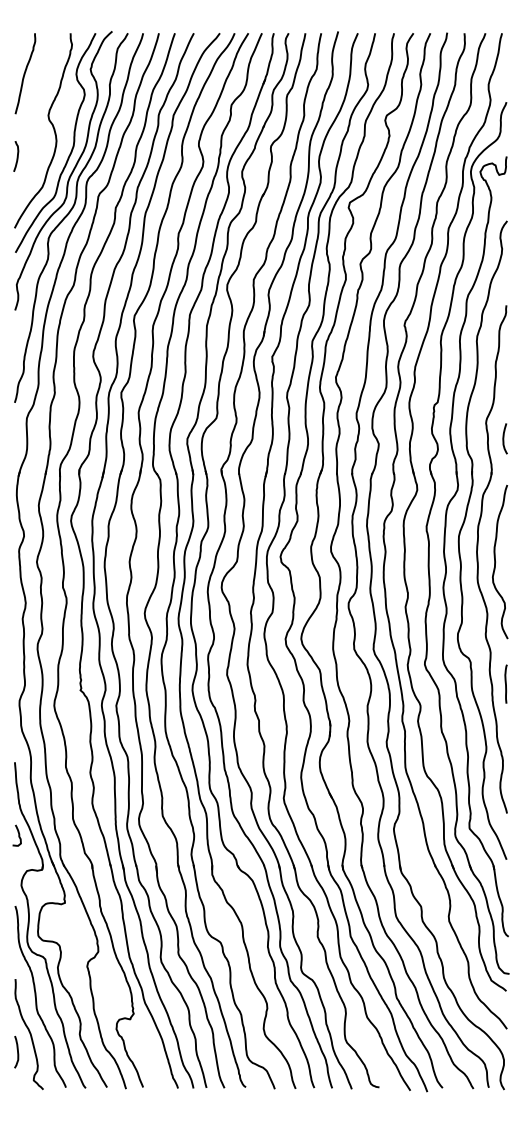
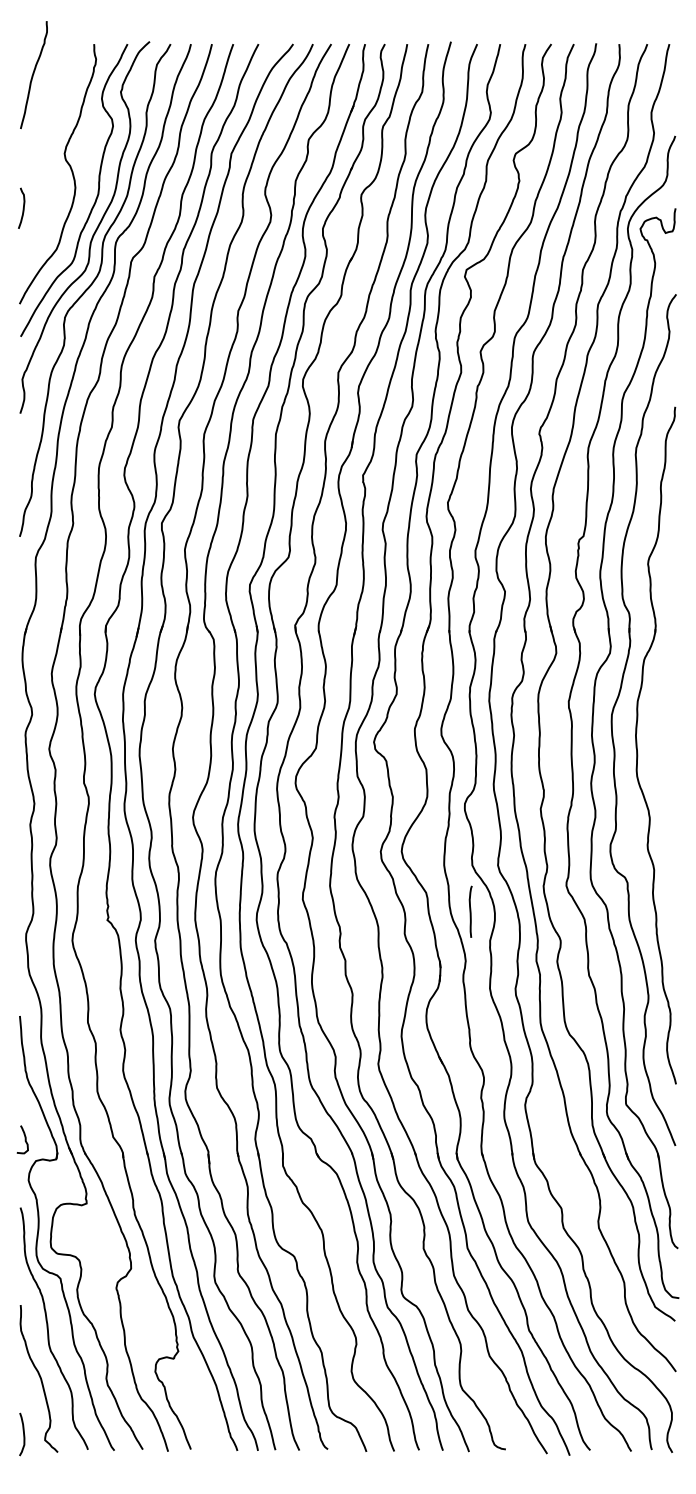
curve: (25, 74) -> (33, 75), moved
curve: (503, 438) -> (671, 584), removed
curve: (496, 561) -> (661, 748), removed
curve: (505, 683) -> (470, 911), moved
curve: (18, 835) -> (24, 1139), moved
curve: (17, 1052) -> (23, 1434), moved

